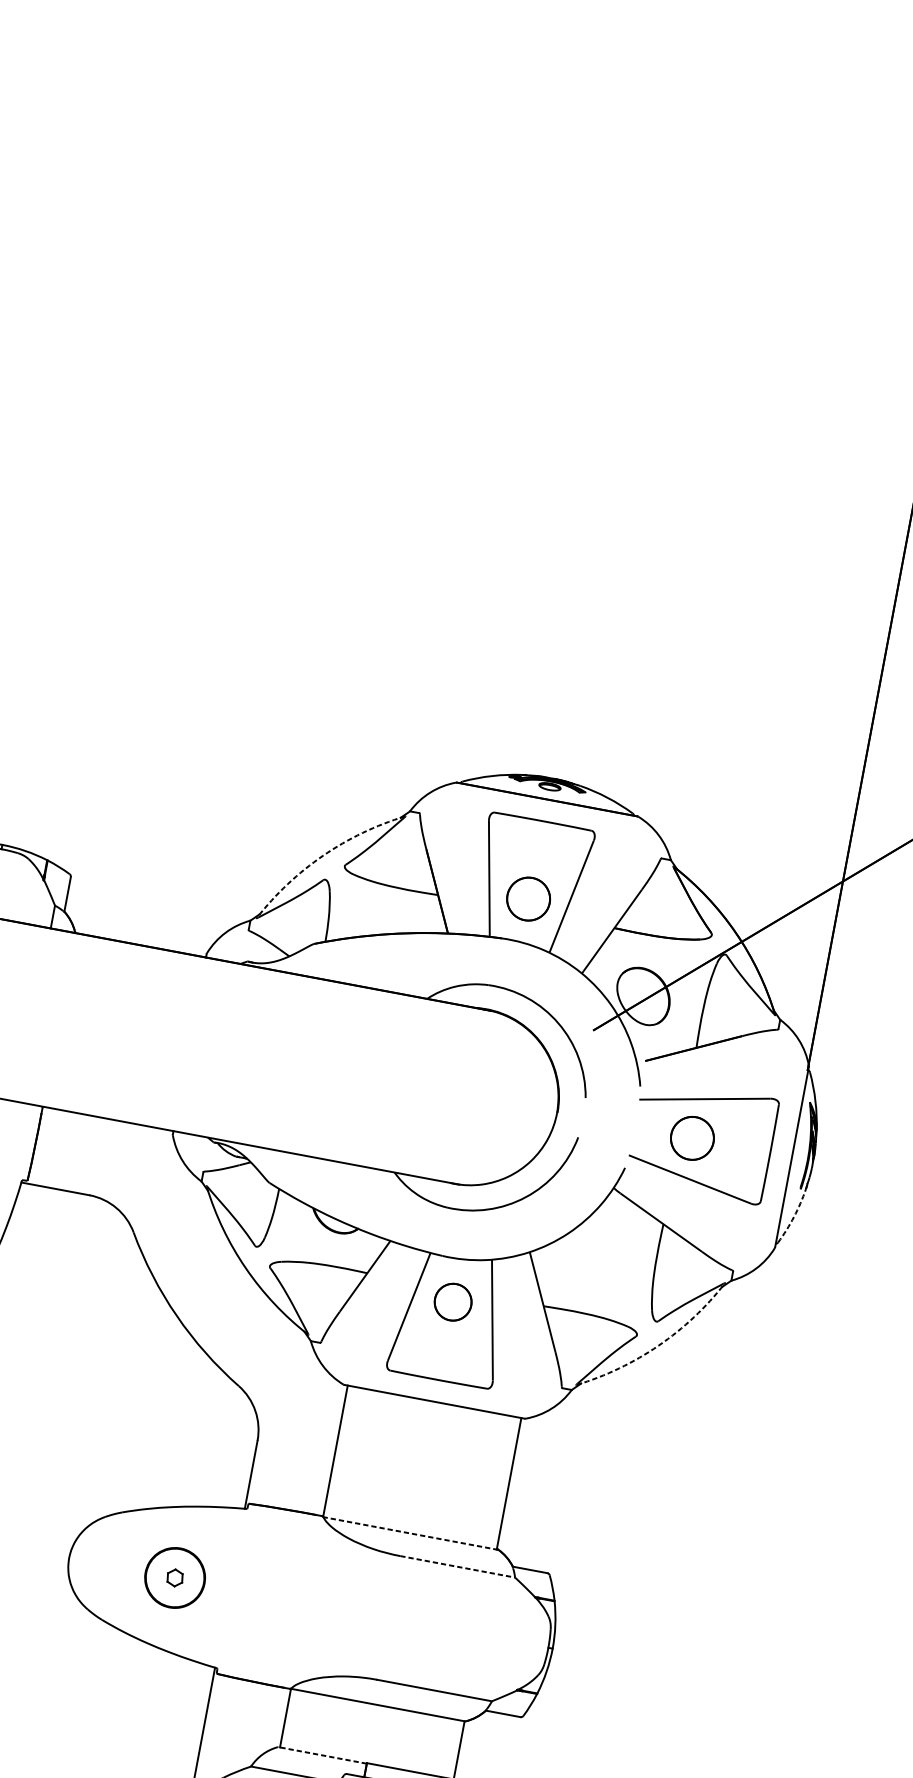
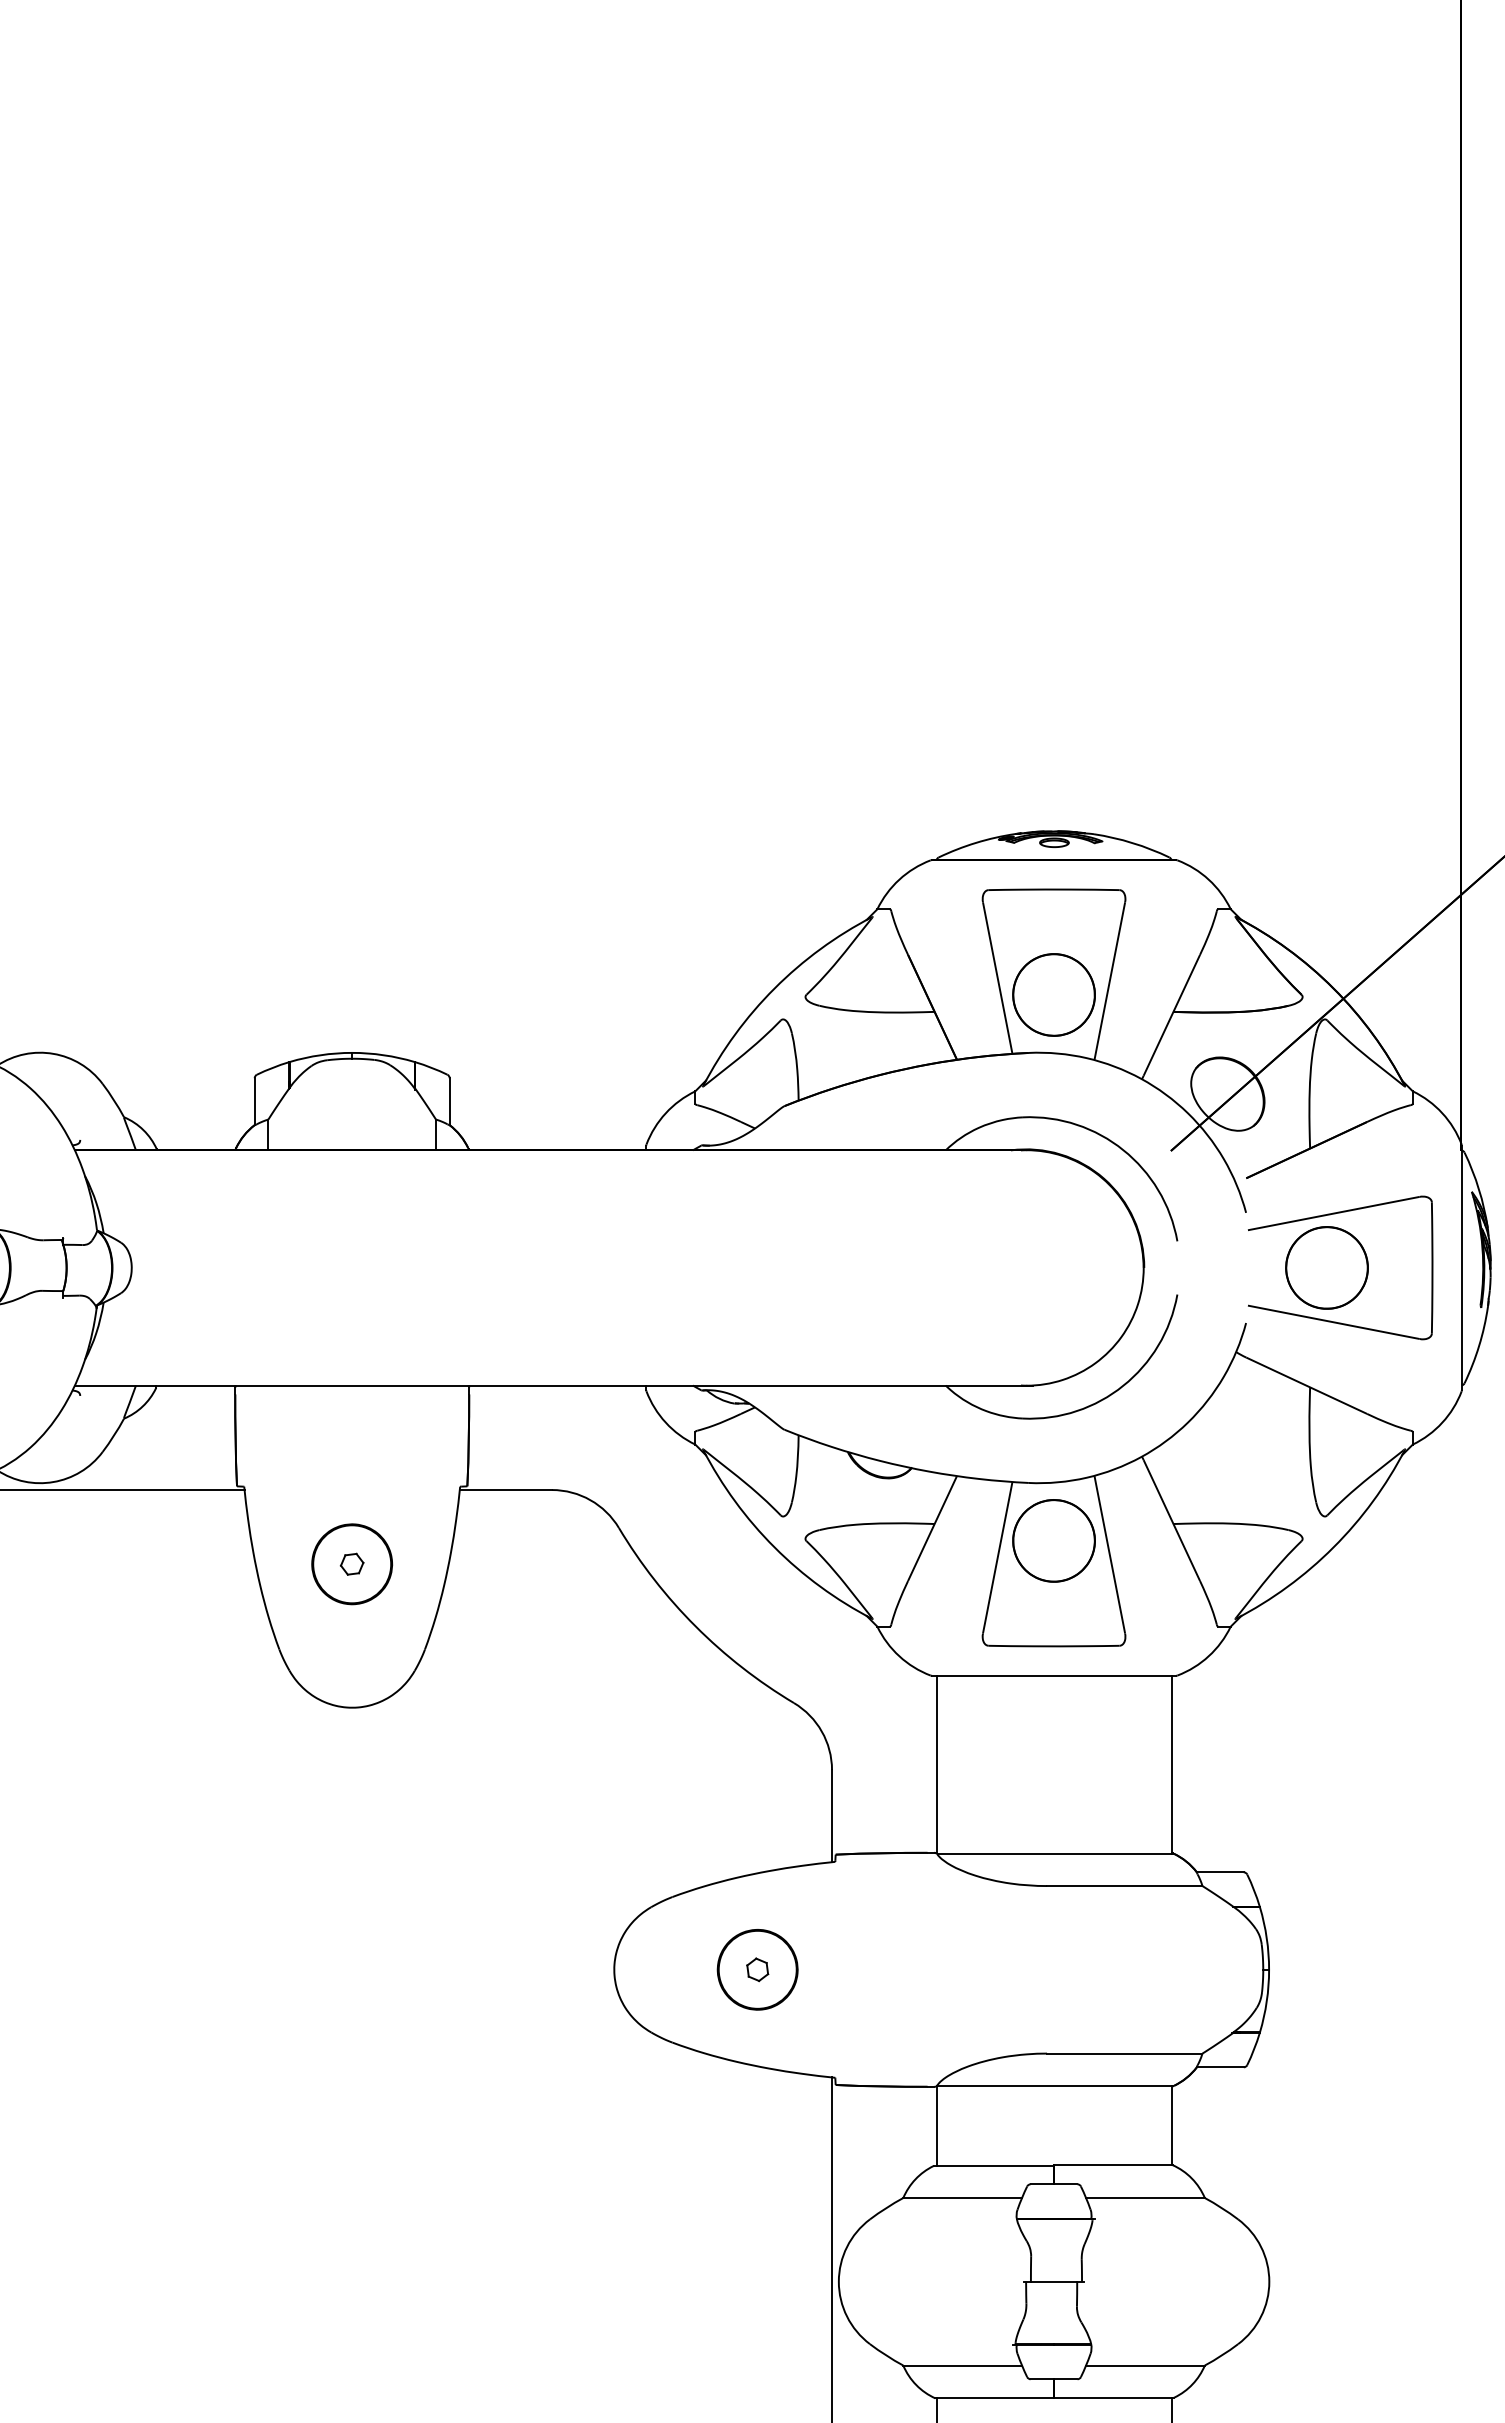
arc: (323, 855) -> (774, 988), dashed -> solid
part: (528, 898) -> (1053, 994), size x1.43
part: (692, 1137) -> (1326, 1267), size x1.43
arc: (794, 1216) -> (1479, 1345), dashed -> solid
part: (452, 1301) -> (1053, 1540), size x1.67
arc: (658, 1345) -> (1333, 1547), dashed -> solid
line: (411, 1533) -> (1055, 1853), dashed -> solid
line: (457, 1567) -> (1124, 1886), dashed -> solid
line: (322, 1755) -> (994, 2165), dashed -> solid

